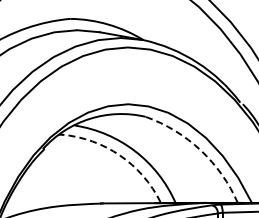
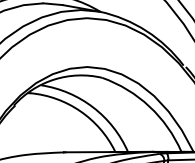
arc: (200, 150) -> (149, 106), dashed -> solid
arc: (120, 155) -> (80, 111), dashed -> solid

